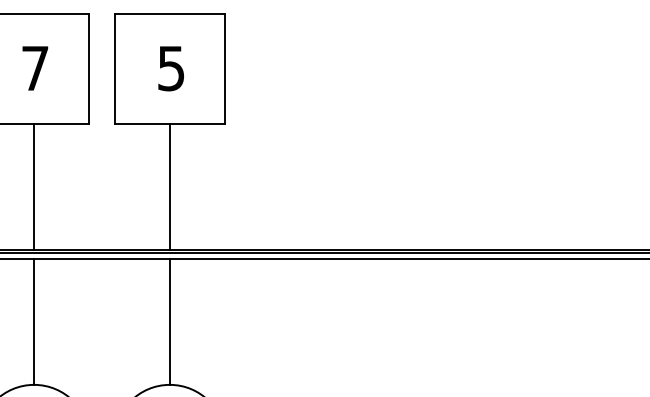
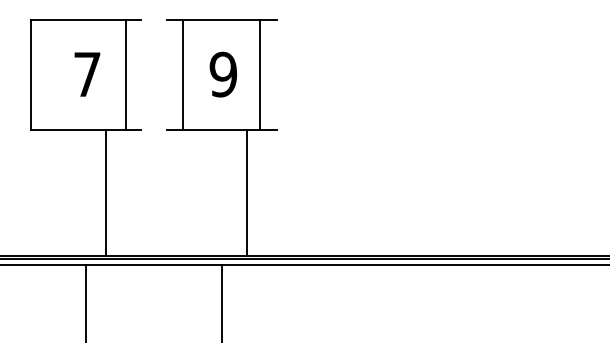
line: (89, 68) -> (126, 74), moved
line: (114, 68) -> (182, 74), moved
text: (170, 68) -> (222, 74), 5 -> 9
line: (225, 68) -> (260, 74), moved
line: (34, 187) -> (106, 193), moved
line: (169, 187) -> (246, 193), moved

